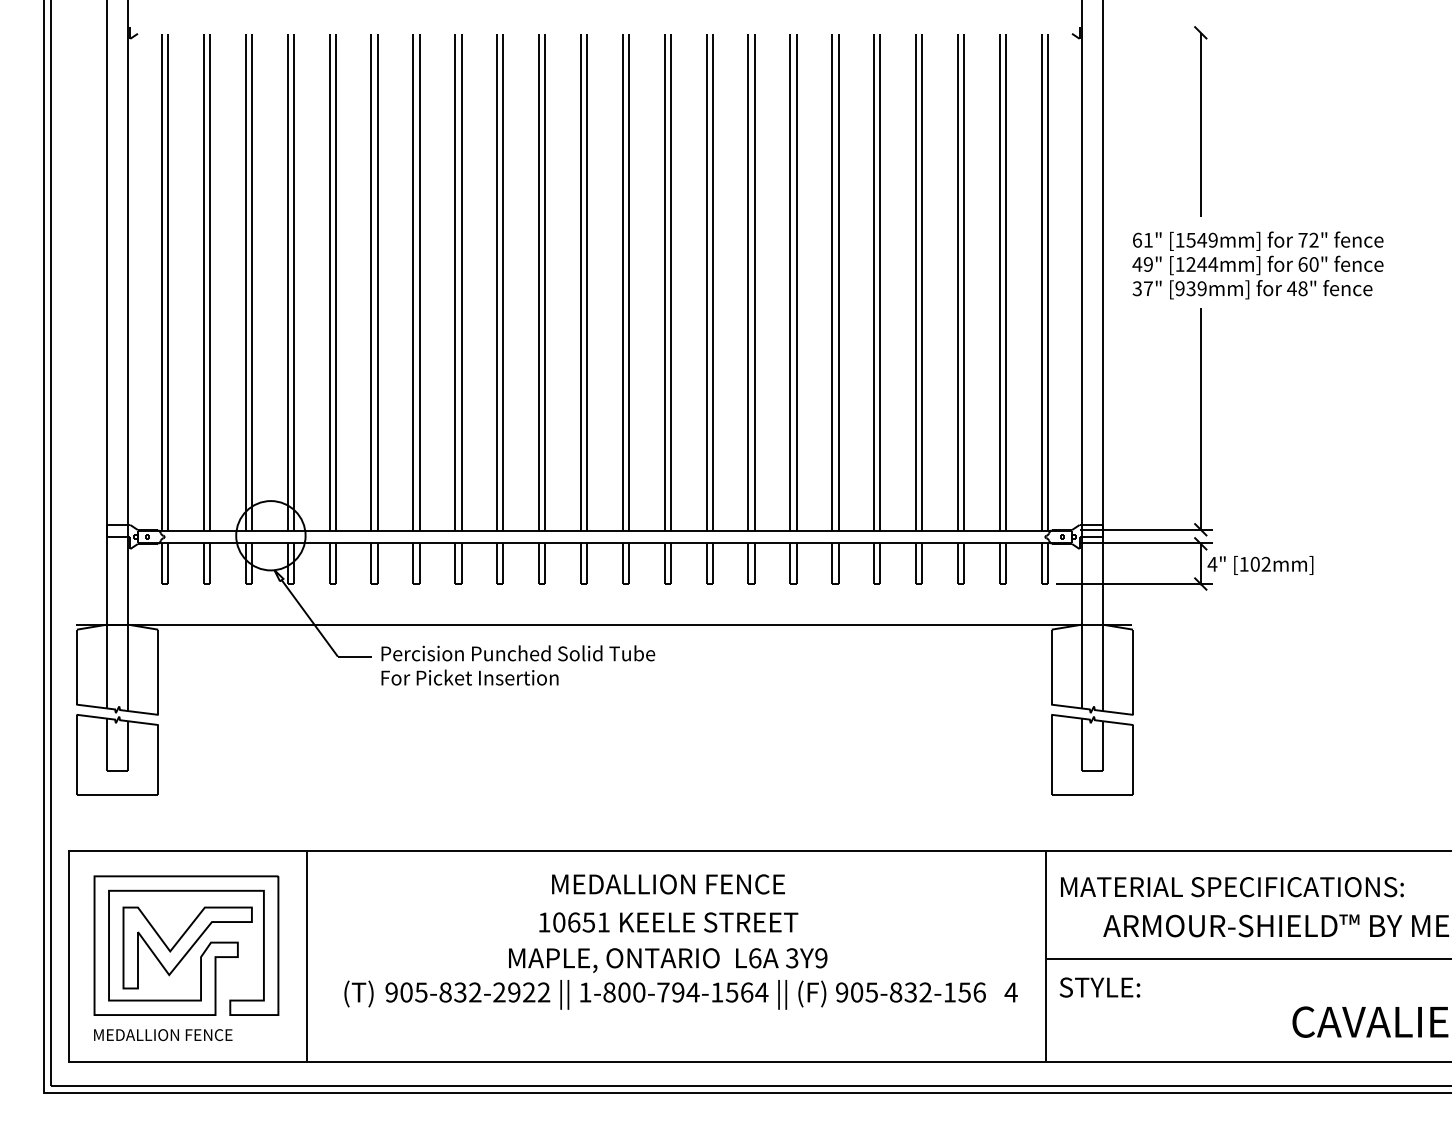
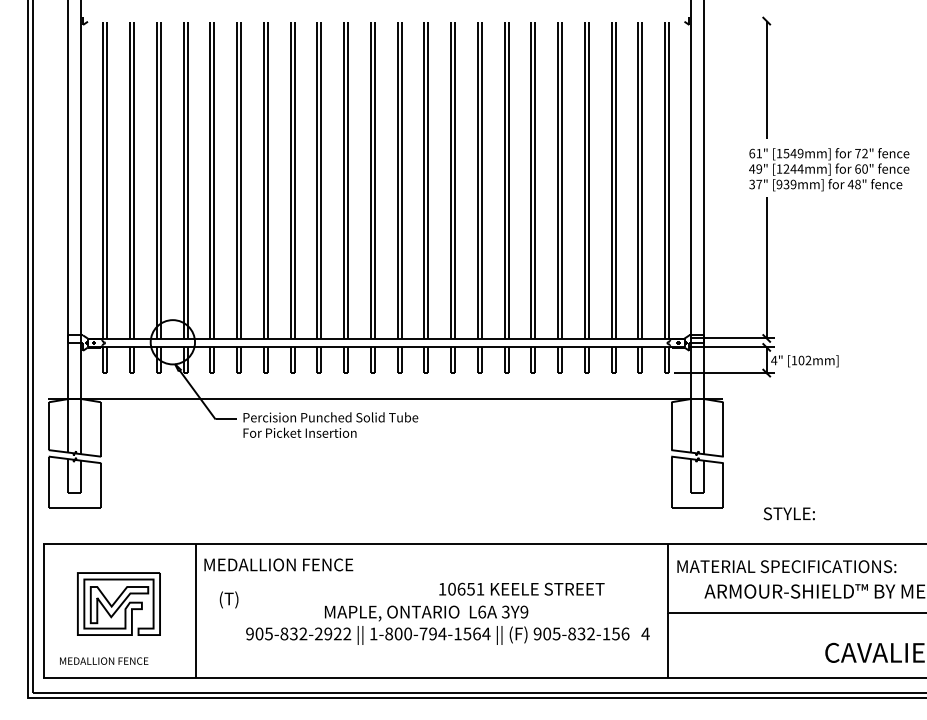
text: (1258, 265) -> (829, 169), moved
text: (668, 883) -> (278, 564), moved
text: (668, 921) -> (521, 588), moved
part: (185, 944) -> (118, 603), size x0.7
text: (1098, 987) -> (788, 513), moved
text: (358, 993) -> (228, 599), moved

